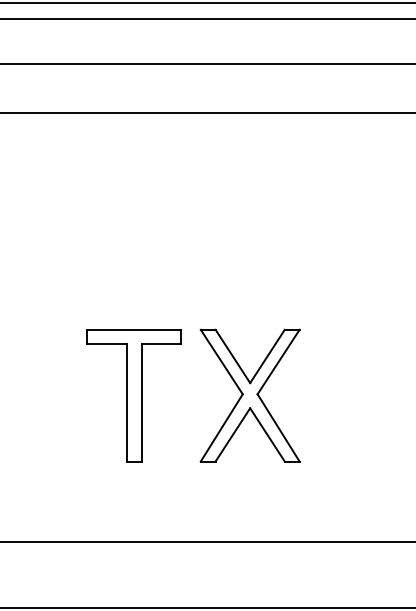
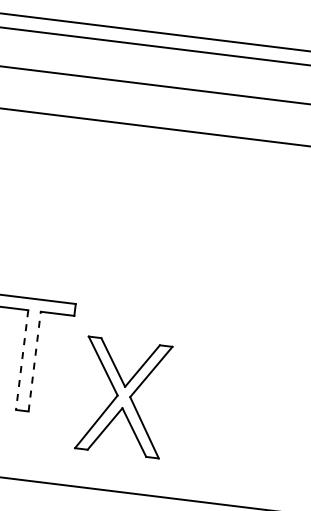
part: (249, 395) -> (123, 397), moved
line: (126, 402) -> (21, 359), solid -> dashed
line: (141, 402) -> (34, 361), solid -> dashed

